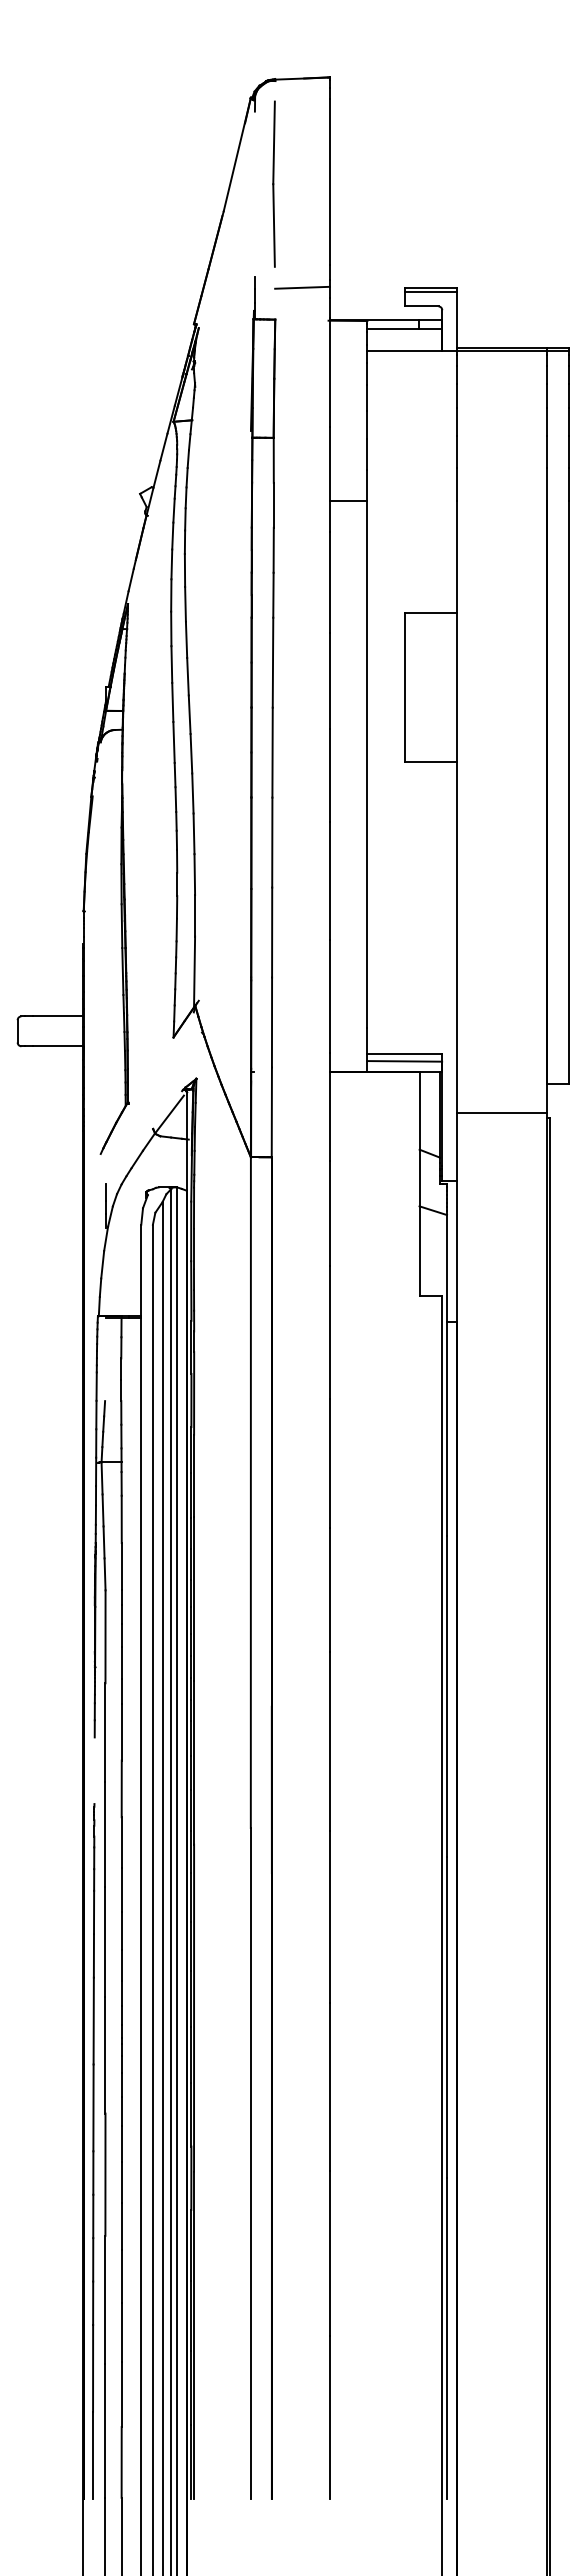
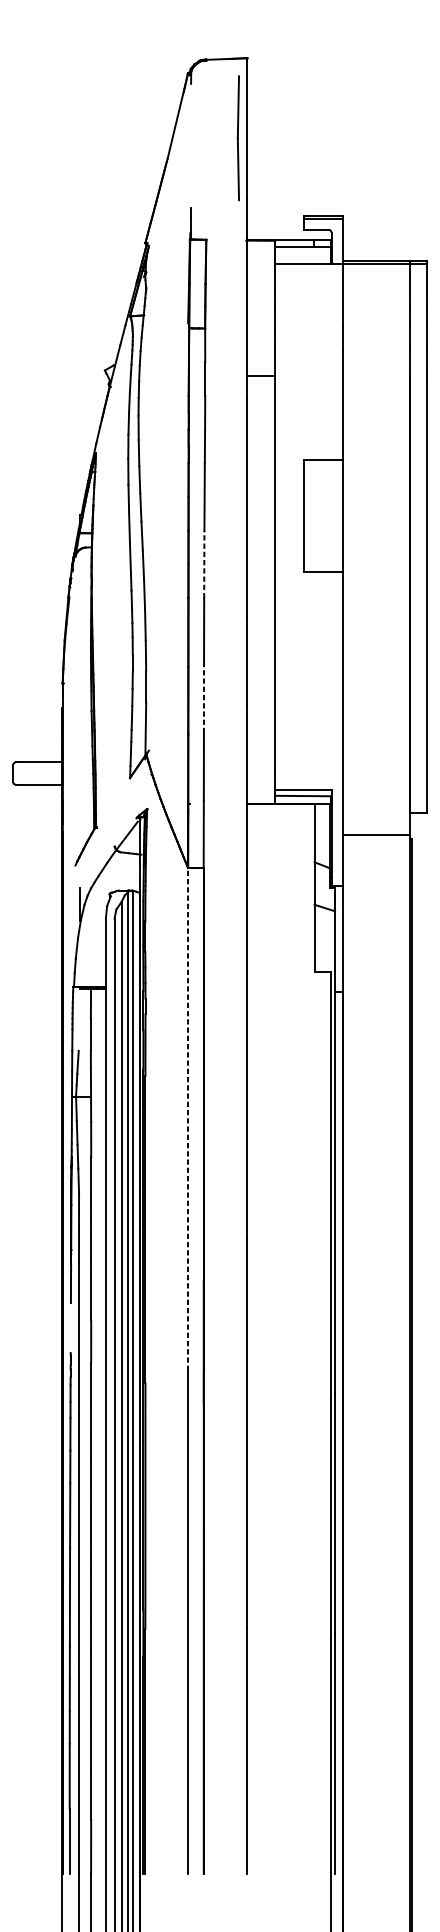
line: (273, 183) -> (237, 137), moved
line: (302, 287) -> (226, 215), removed
line: (272, 752) -> (204, 564), solid -> dashed
line: (272, 932) -> (204, 699), solid -> dashed
line: (250, 1492) -> (187, 1119), solid -> dashed

